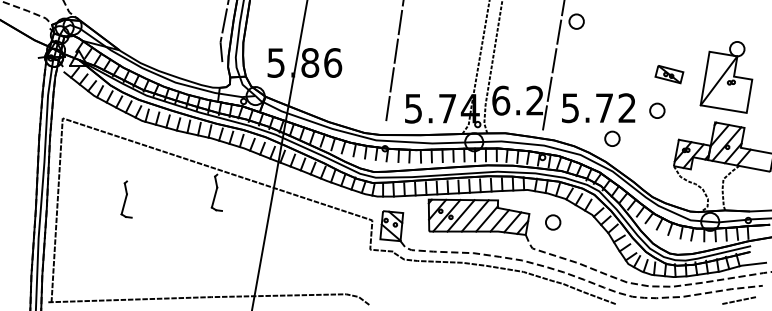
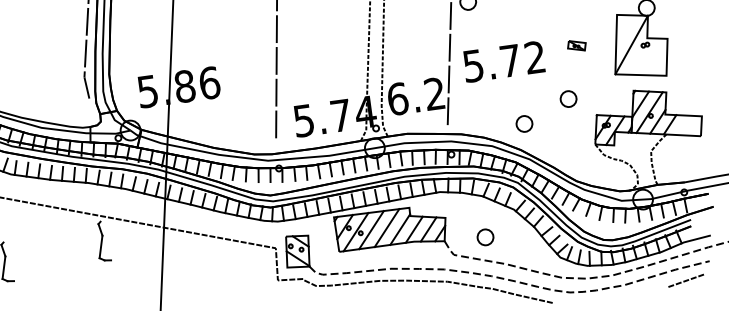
part: (669, 74) -> (576, 45), size x0.6
text: (598, 108) -> (503, 62), moved
part: (657, 110) -> (568, 98), moved
part: (553, 222) -> (485, 237), moved

